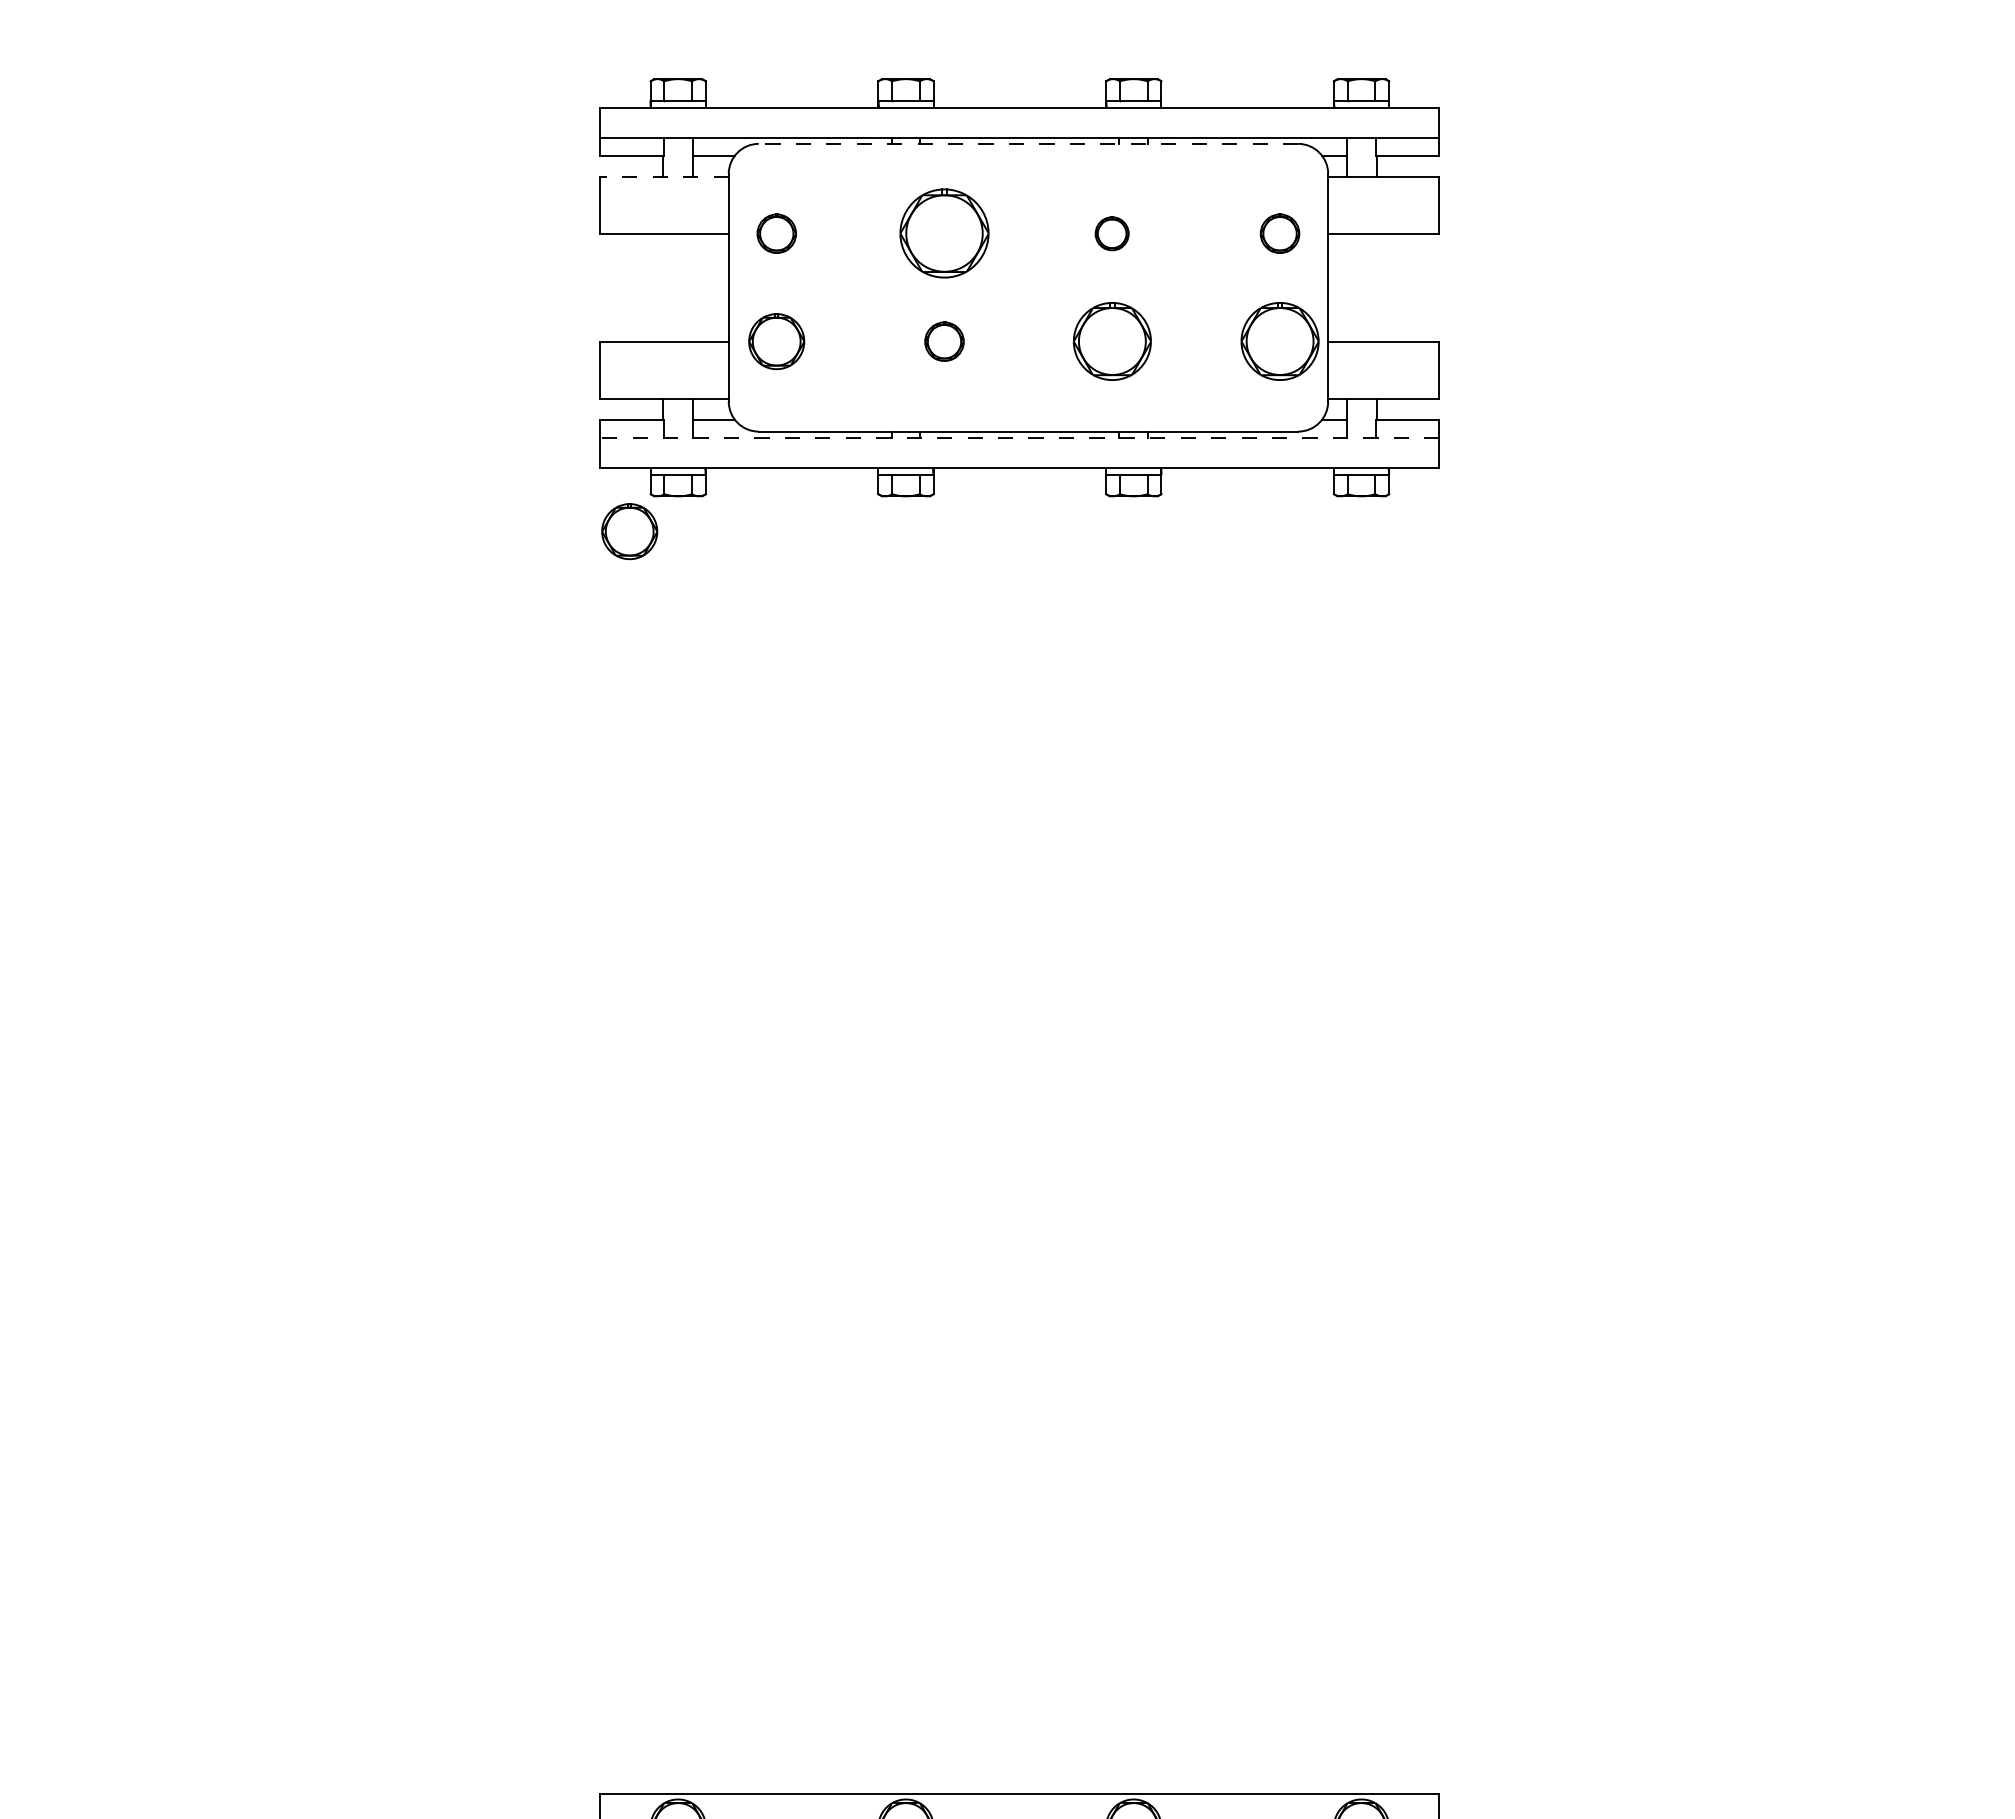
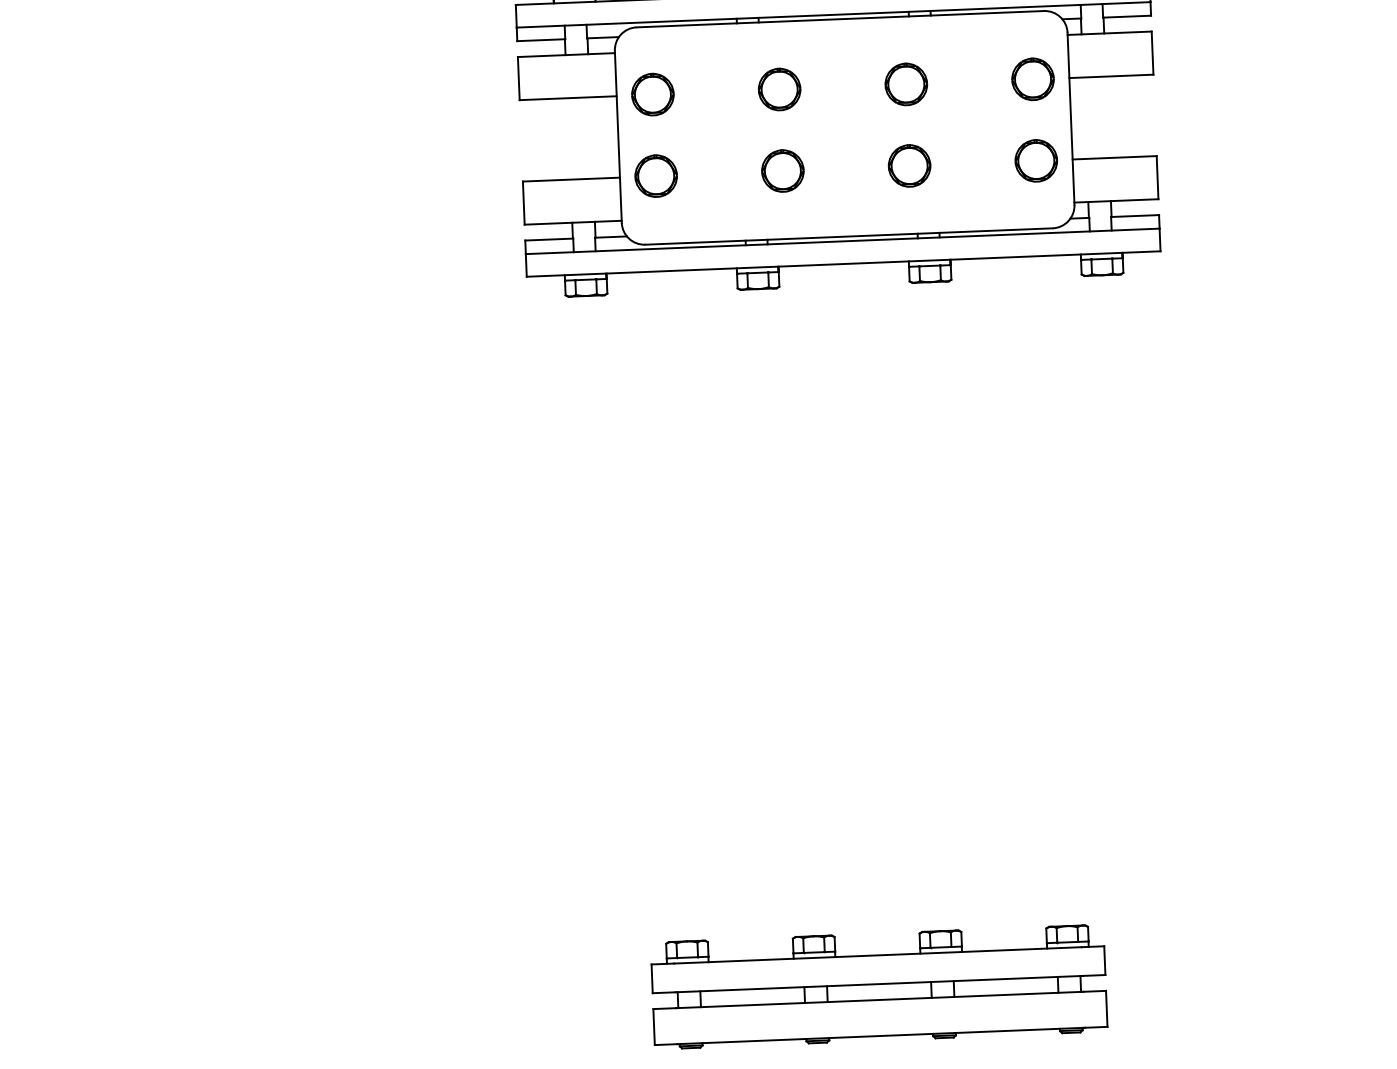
line: (1028, 143) -> (840, 18), dashed -> solid
line: (664, 176) -> (566, 54), dashed -> solid
part: (776, 233) -> (652, 94), size x1.43
part: (944, 233) -> (779, 89), size x0.62
part: (1111, 233) -> (905, 84), size x1.67
part: (1279, 233) -> (1032, 79), size x1.43
part: (944, 341) -> (782, 170), size x1.43
part: (1111, 341) -> (909, 165), size x0.71
part: (1279, 341) -> (1035, 160), size x0.71
line: (1019, 437) -> (842, 241), dashed -> solid
part: (629, 531) -> (550, 324), removed
part: (1028, 1425) -> (879, 987), added

